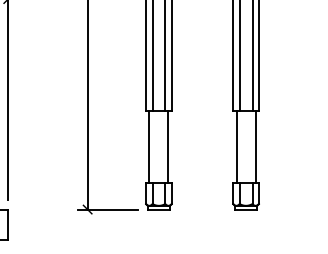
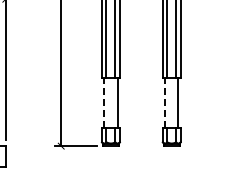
line: (149, 147) -> (104, 102), solid -> dashed
line: (237, 147) -> (165, 102), solid -> dashed

